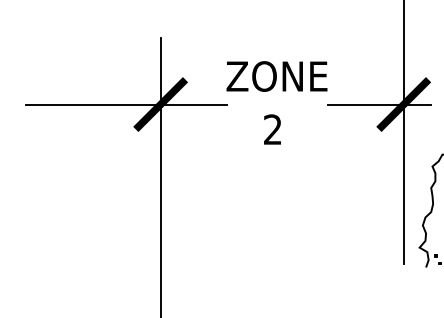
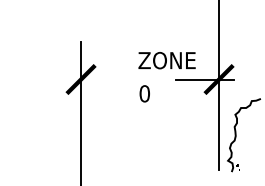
text: (275, 76) -> (166, 60), moved
line: (126, 104) -> (61, 79), removed
text: (272, 129) -> (144, 93), 2 -> 0

